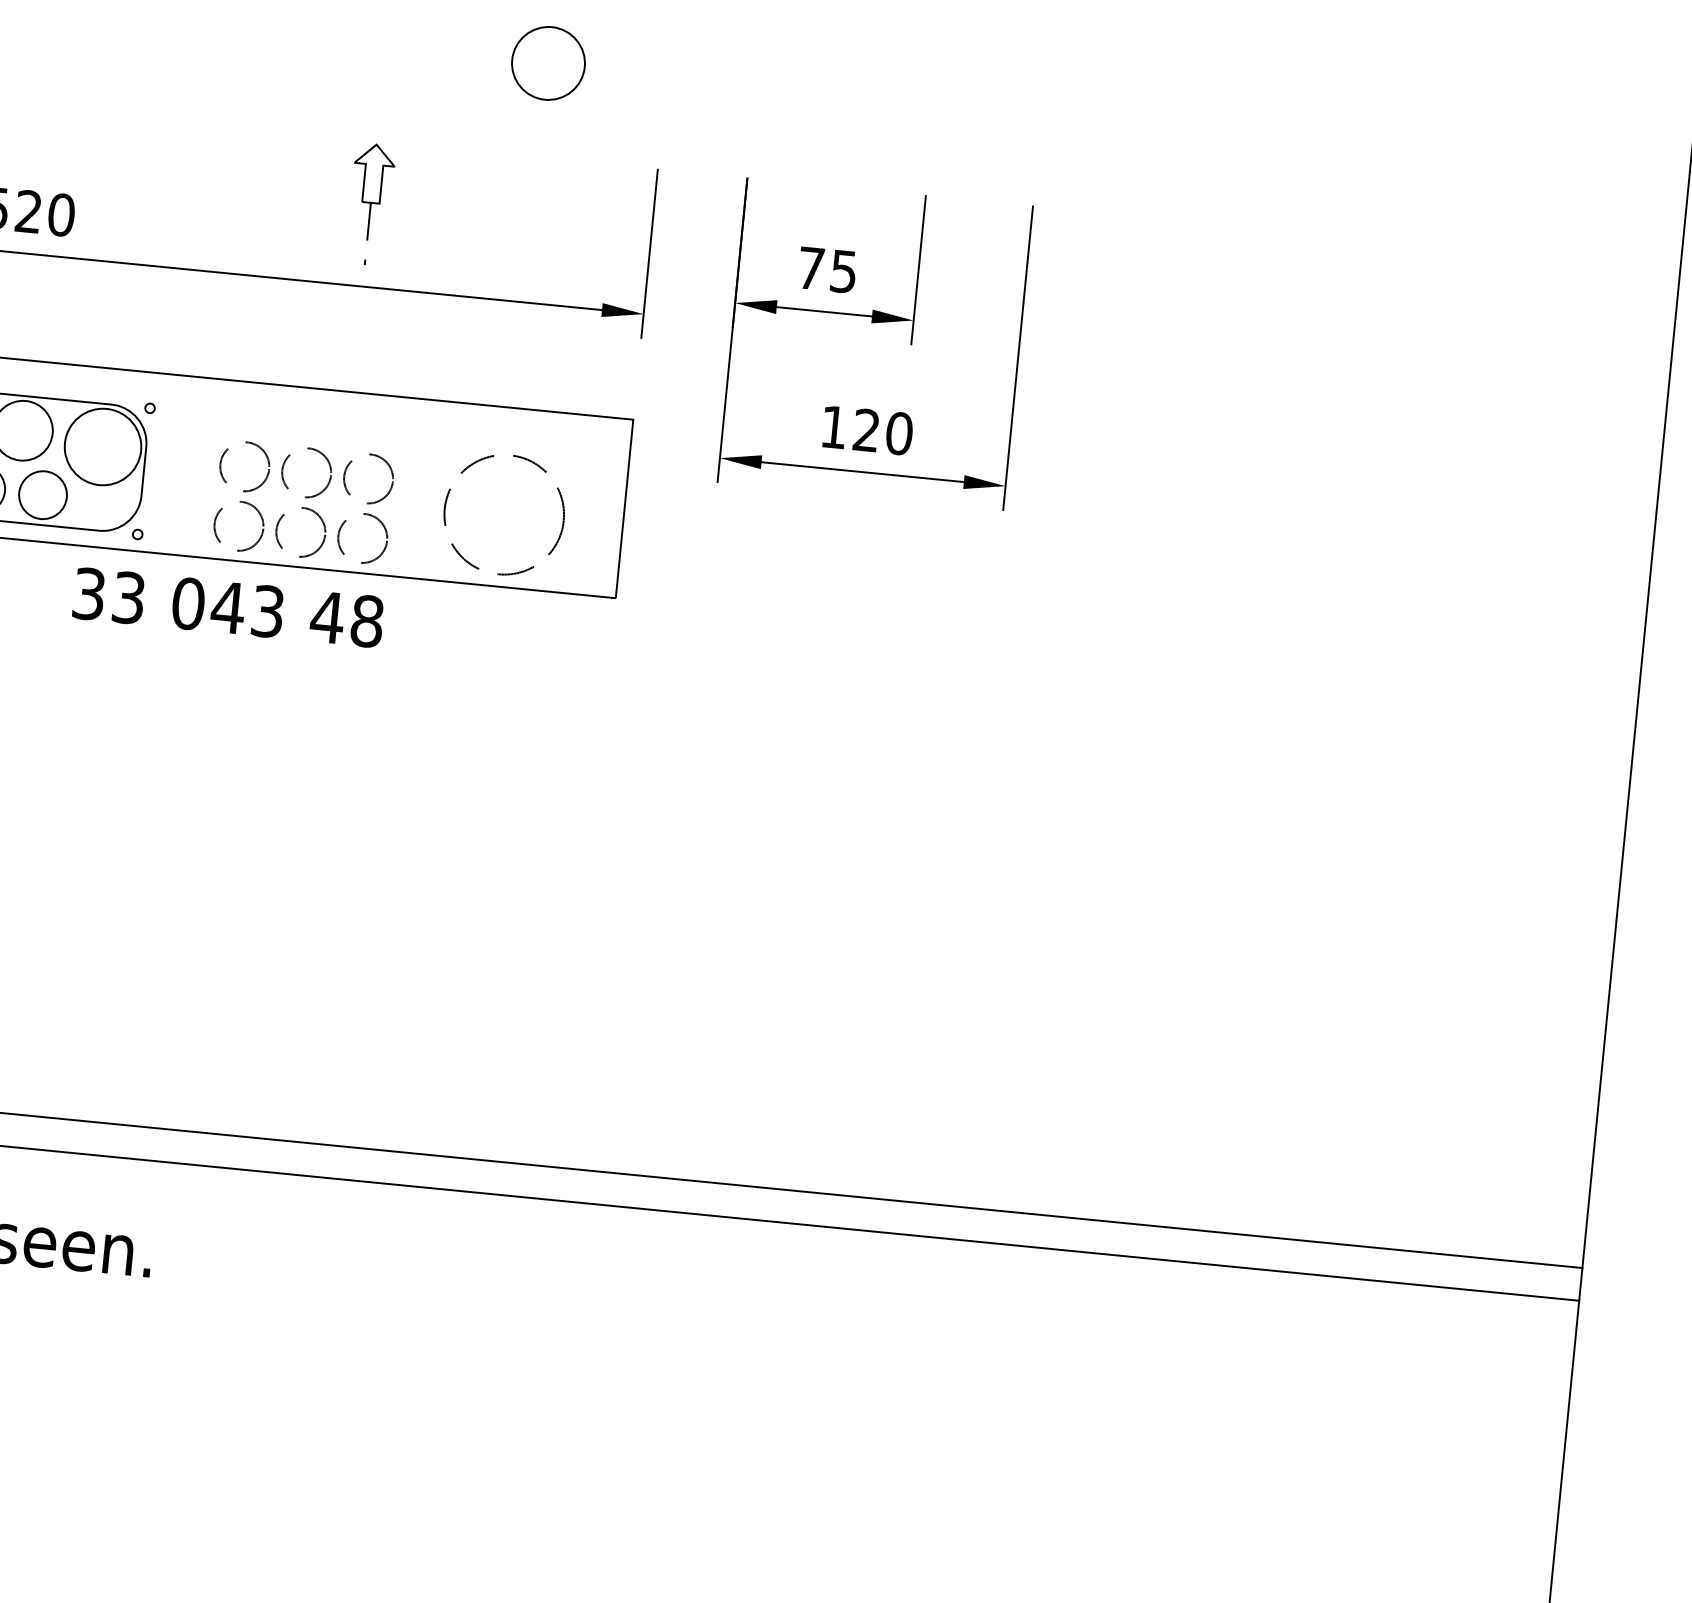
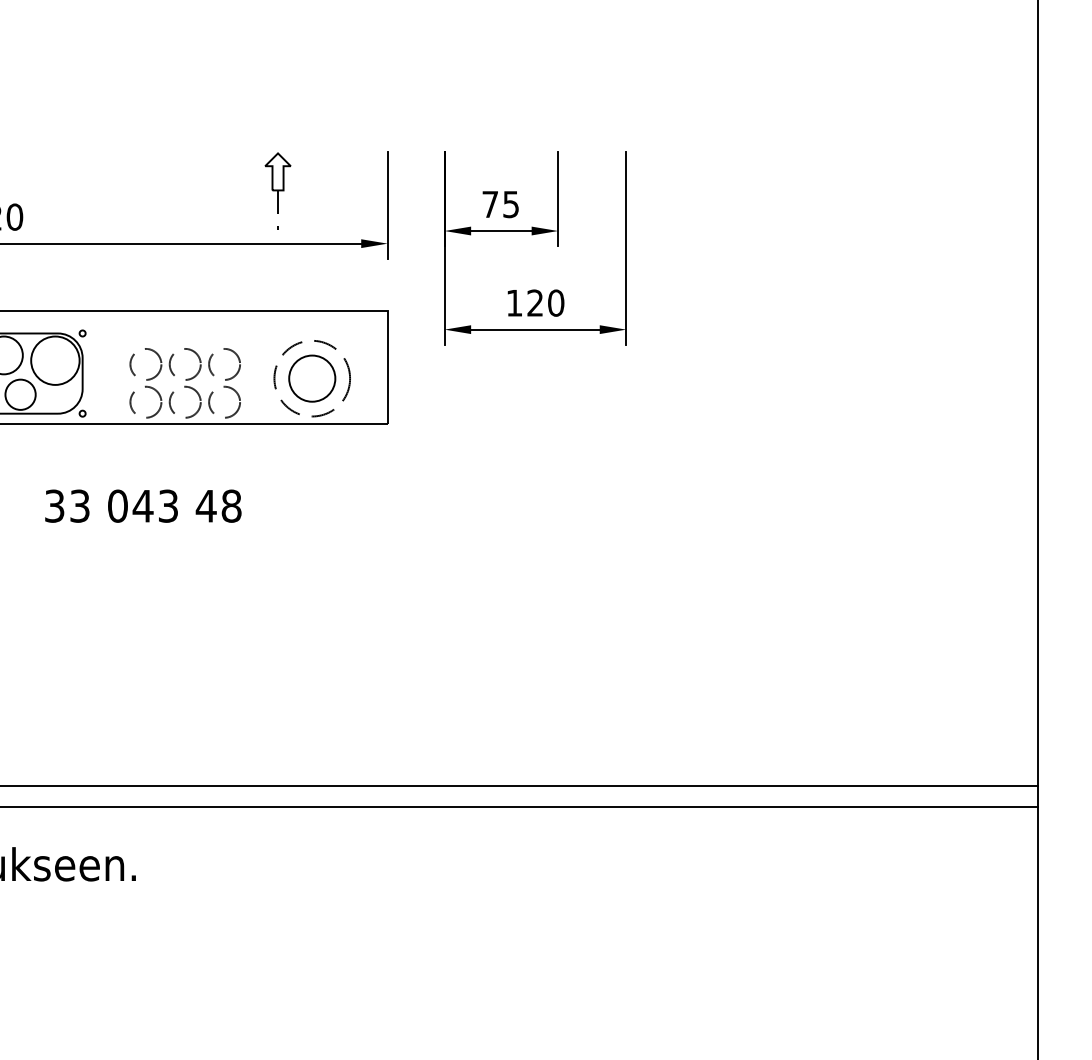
circle: (548, 63) -> (312, 378), moved
part: (370, 202) -> (277, 190), moved
text: (228, 606) -> (143, 505), moved

